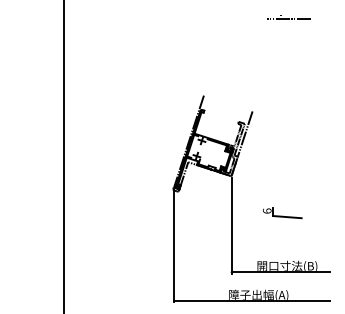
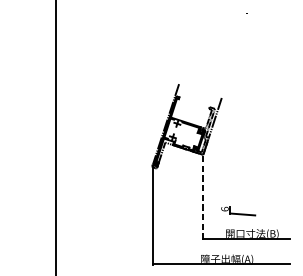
line: (289, 19) -> (254, 17), removed
part: (282, 213) -> (238, 211), moved
line: (231, 225) -> (203, 198), solid -> dashed

